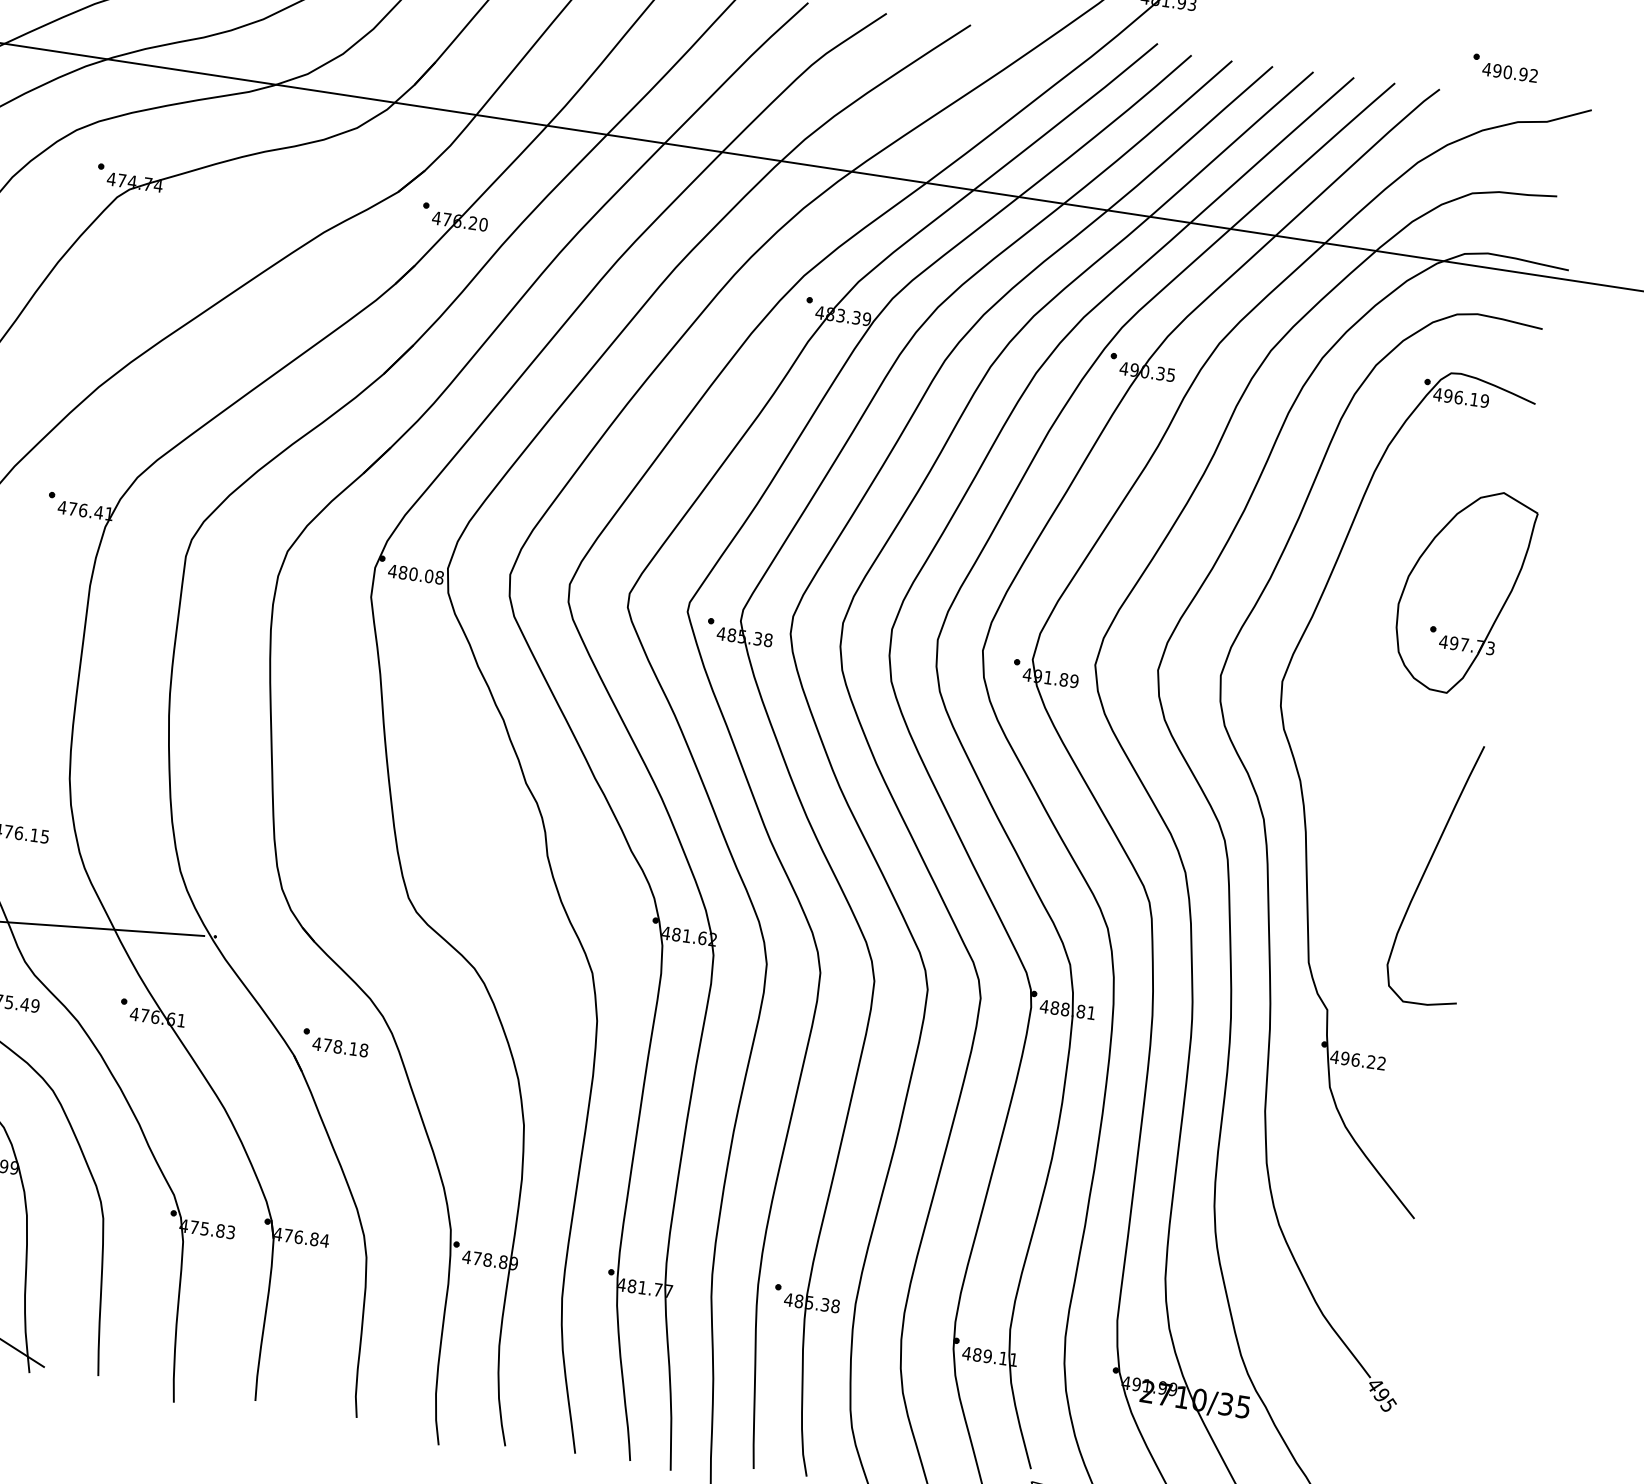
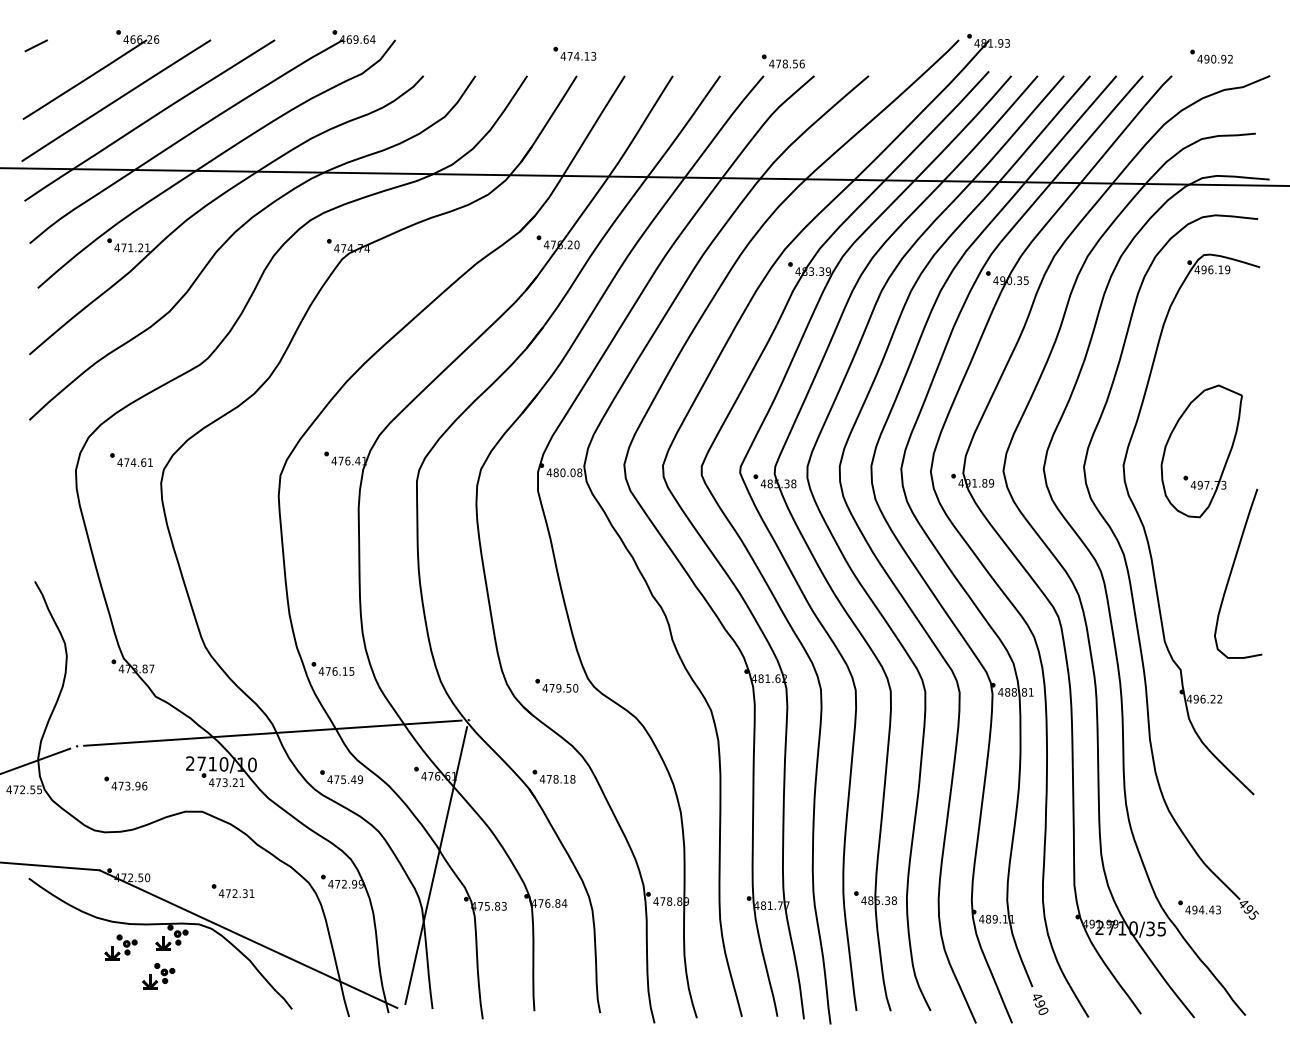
part: (1463, 591) -> (1201, 451), moved
part: (358, 901) -> (556, 685), added
line: (134, 1154) -> (436, 865), added
part: (1306, 1381) -> (1199, 907), added

